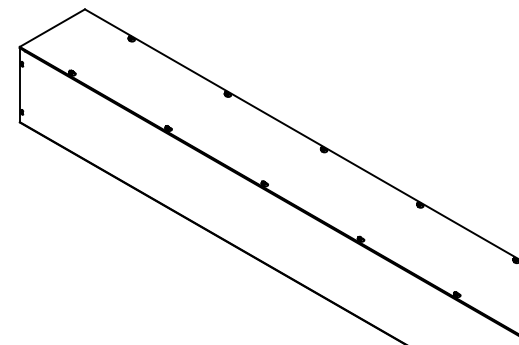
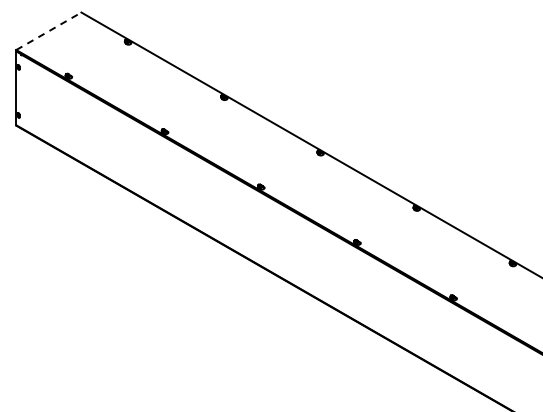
line: (52, 28) -> (48, 31), solid -> dashed

